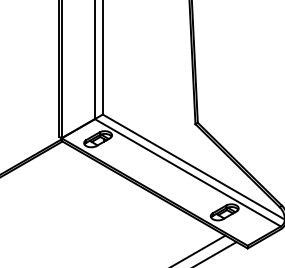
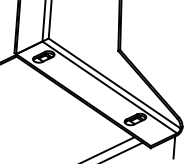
line: (278, 244) -> (174, 146), added

